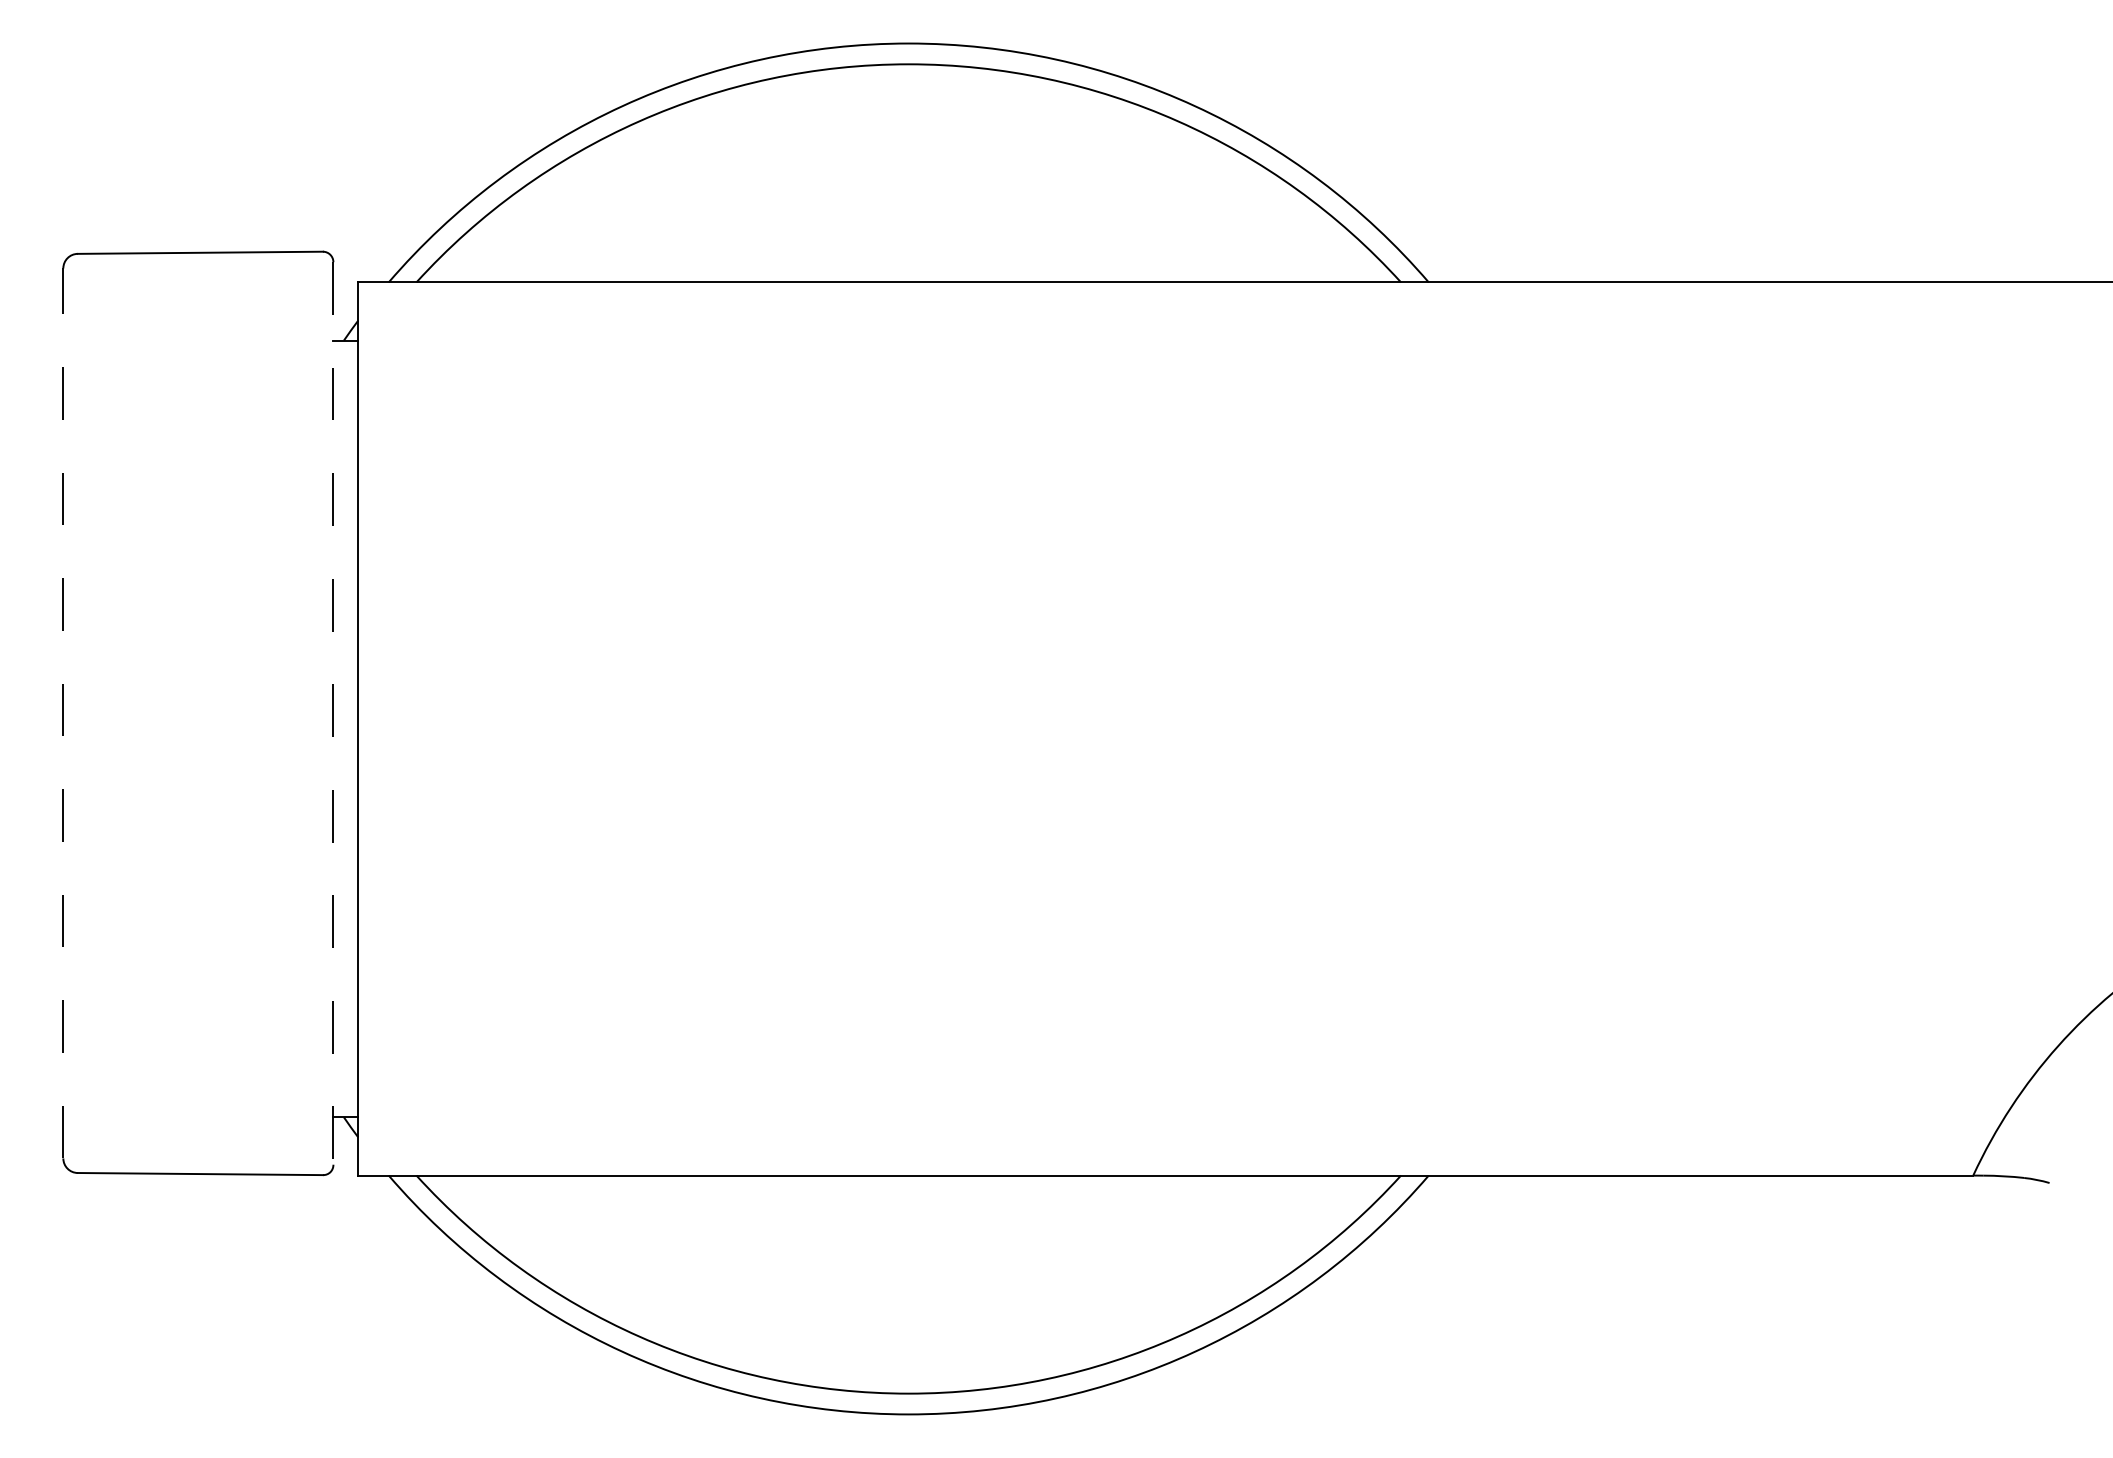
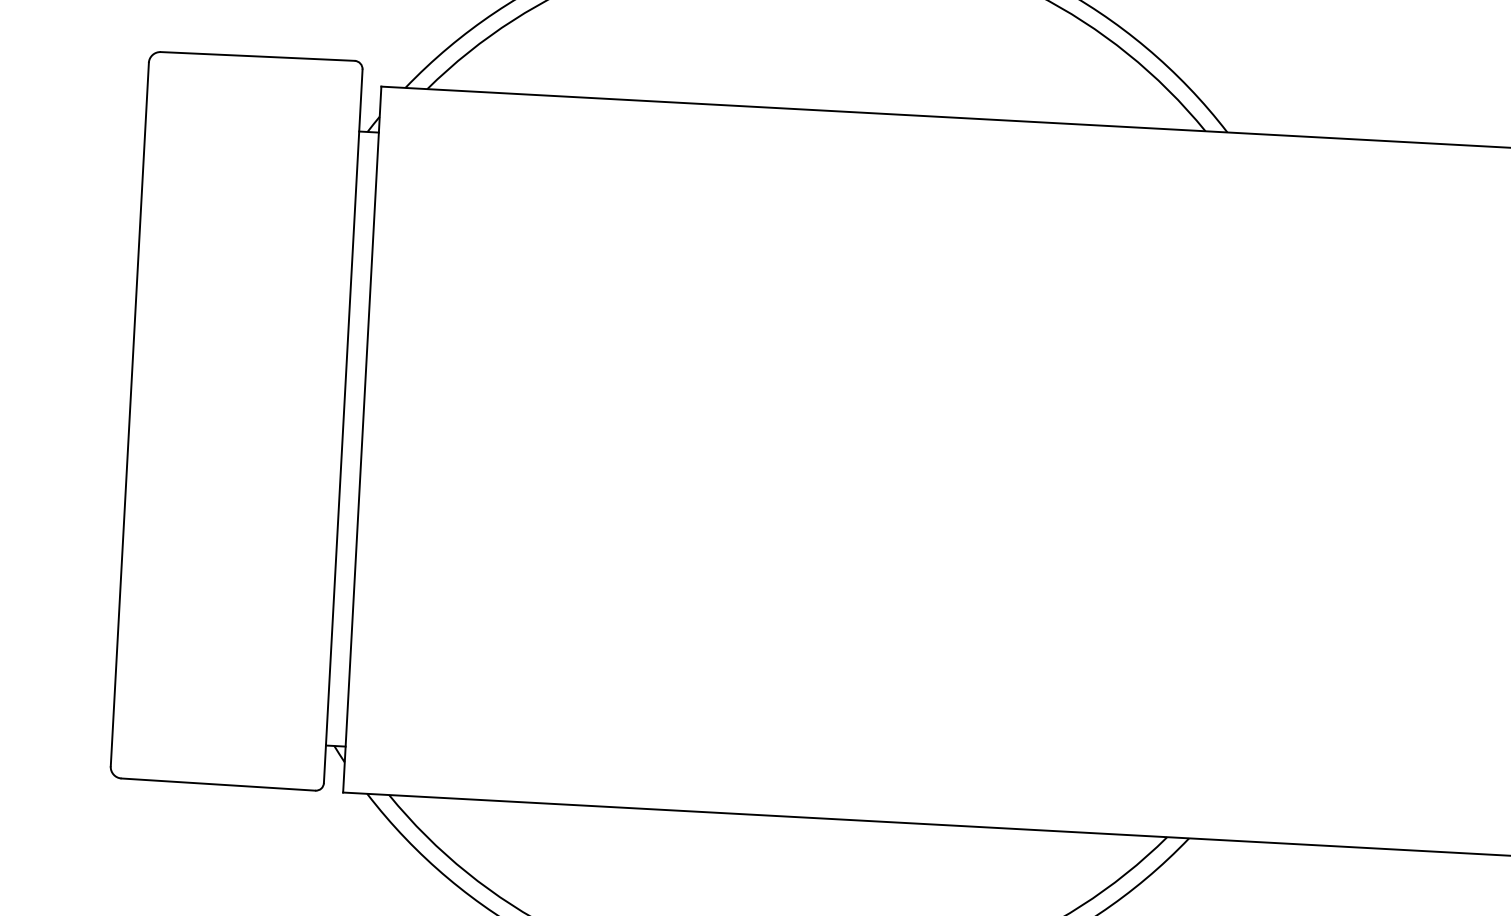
line: (63, 713) -> (129, 414), dashed -> solid
line: (333, 713) -> (343, 426), dashed -> solid

